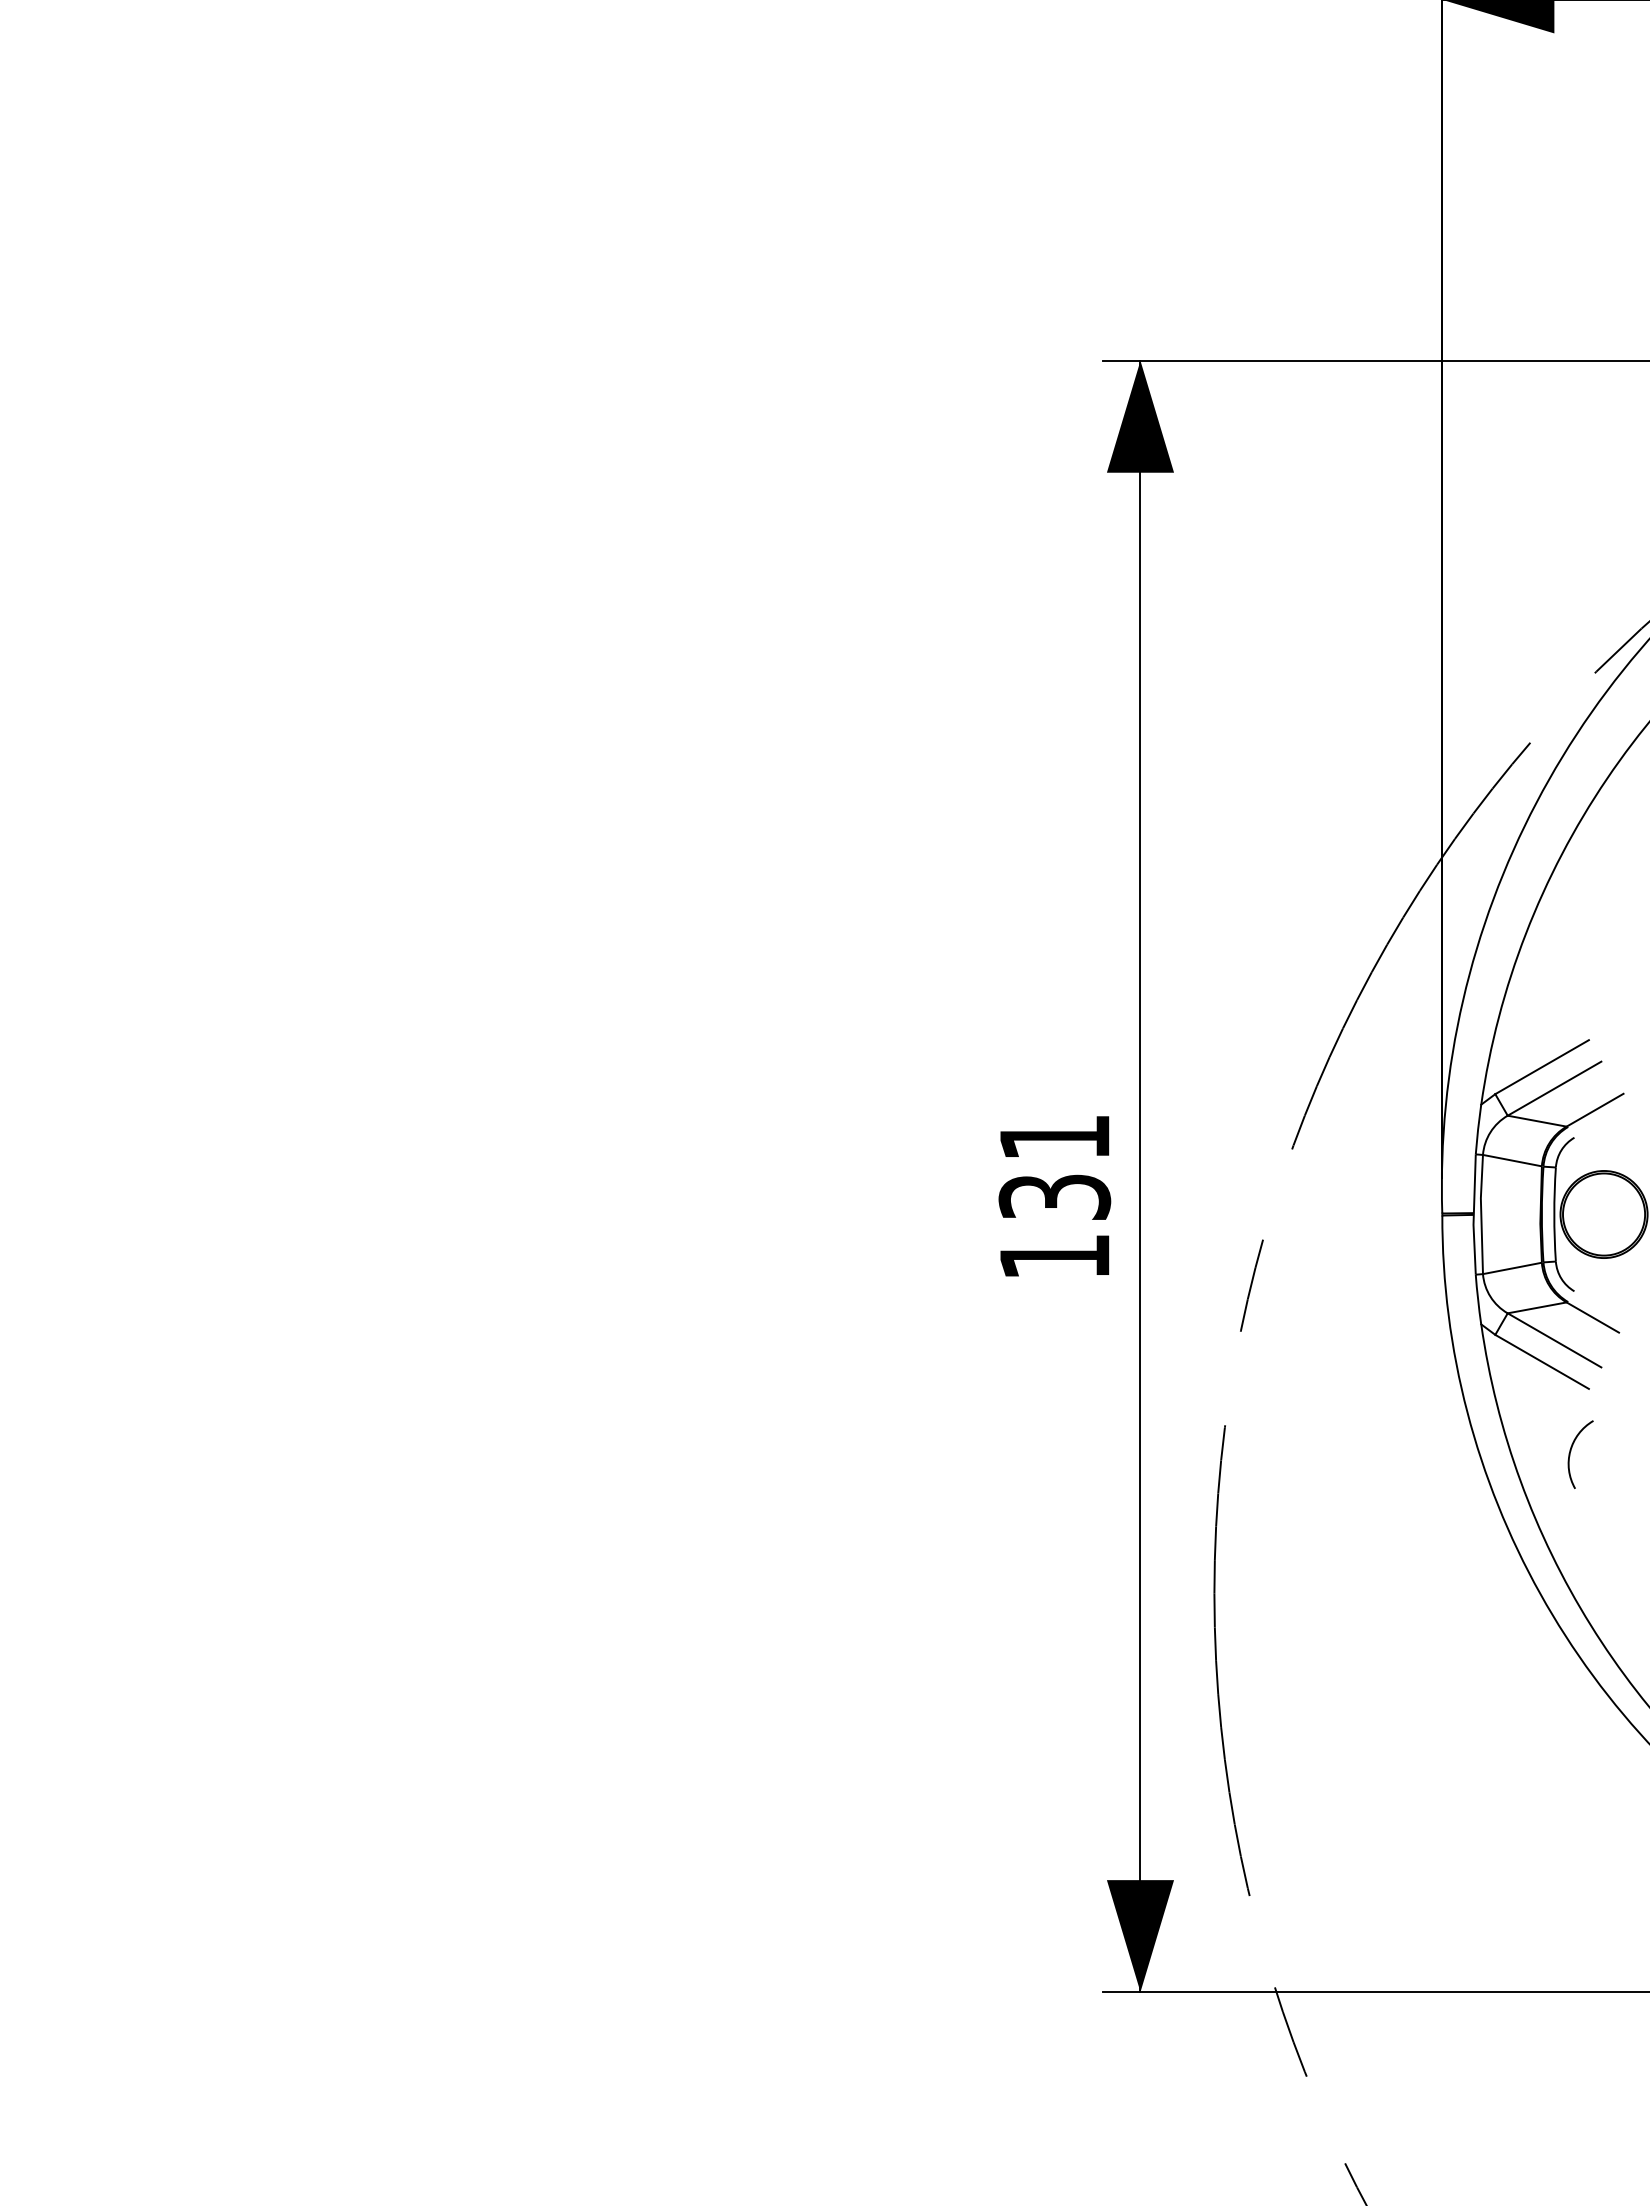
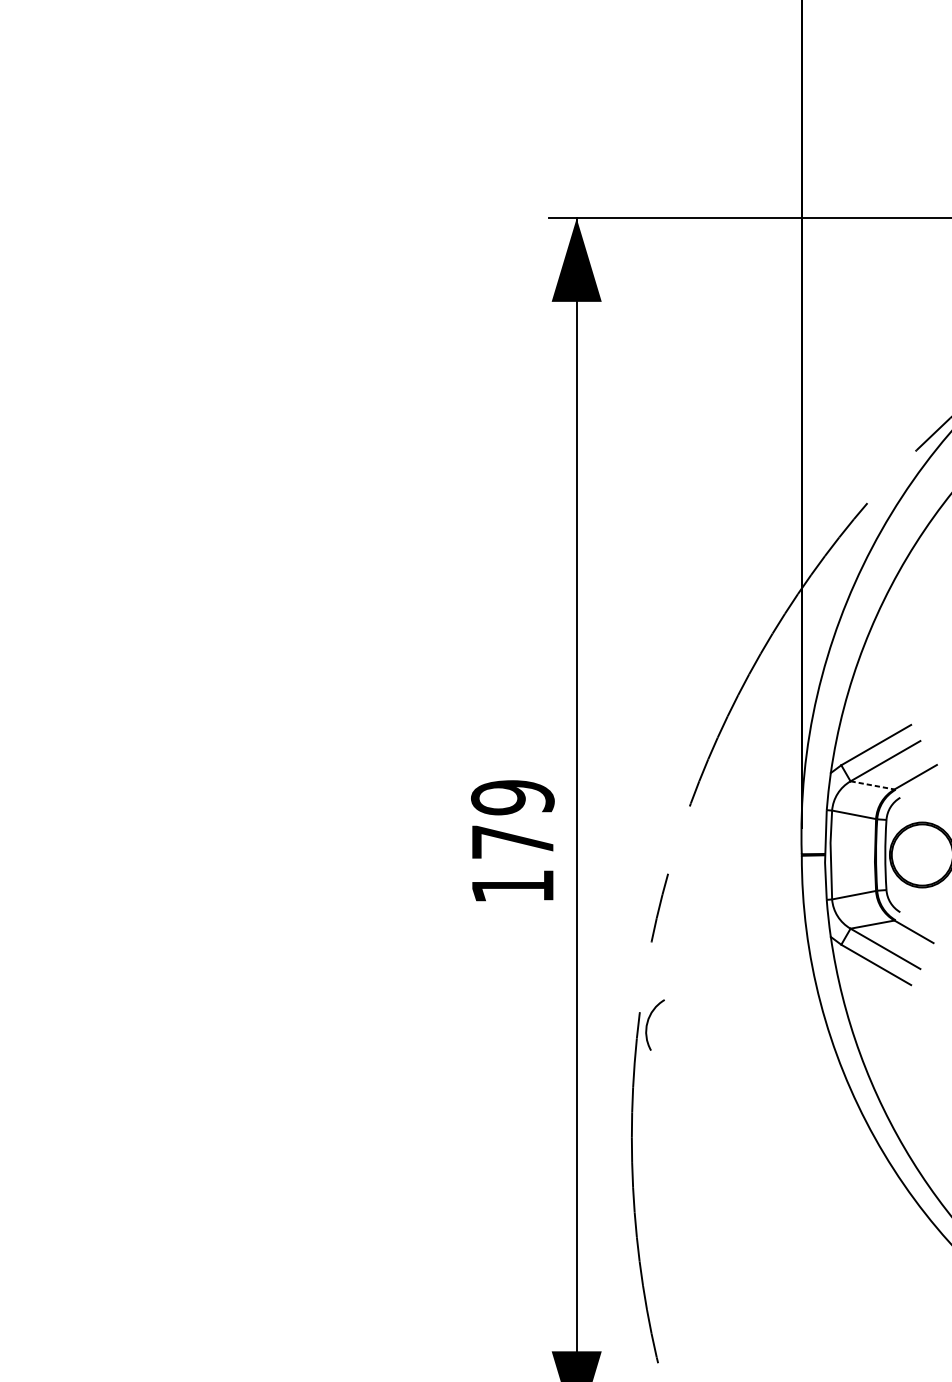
line: (1537, 1121) -> (872, 785), solid -> dashed
text: (1054, 1166) -> (512, 819), 131 -> 179
curve: (1571, 1451) -> (648, 1022), moved

